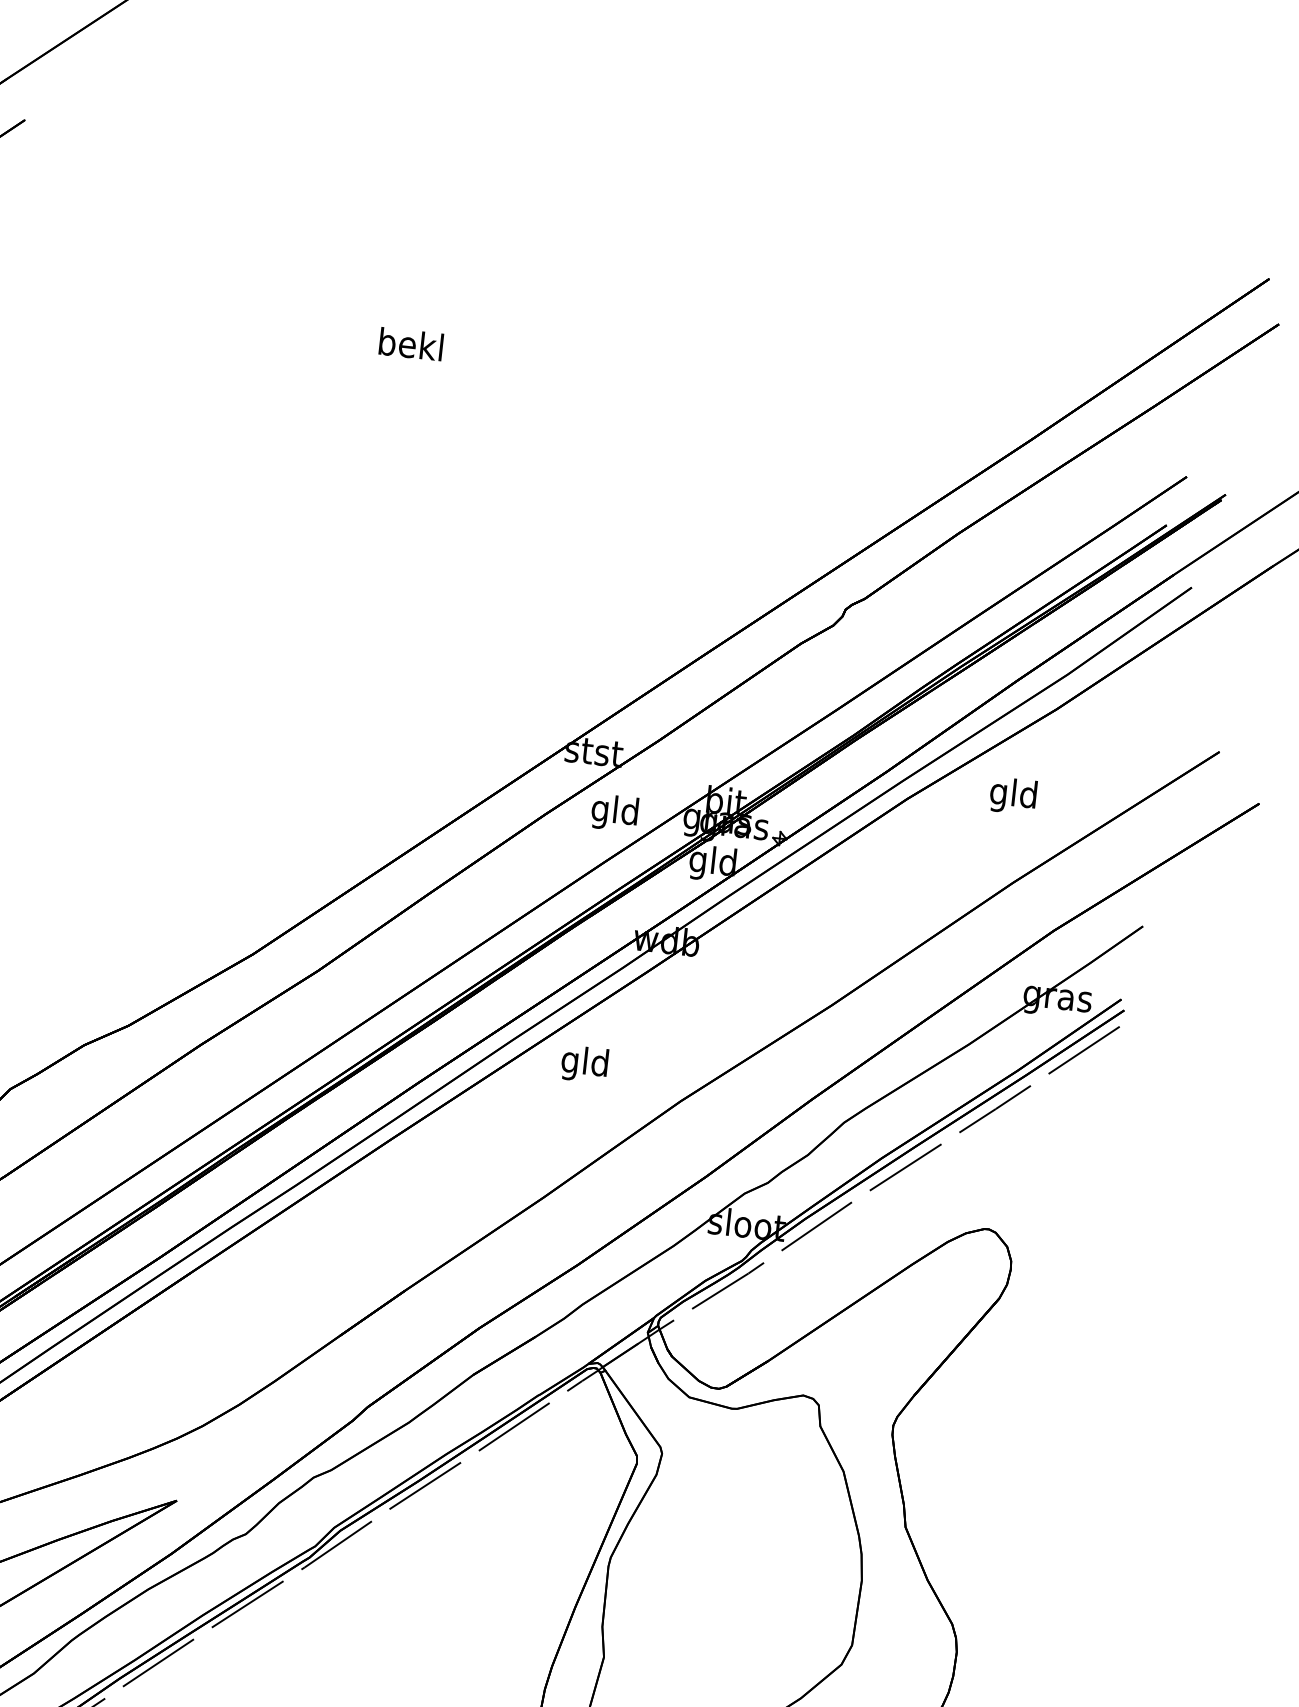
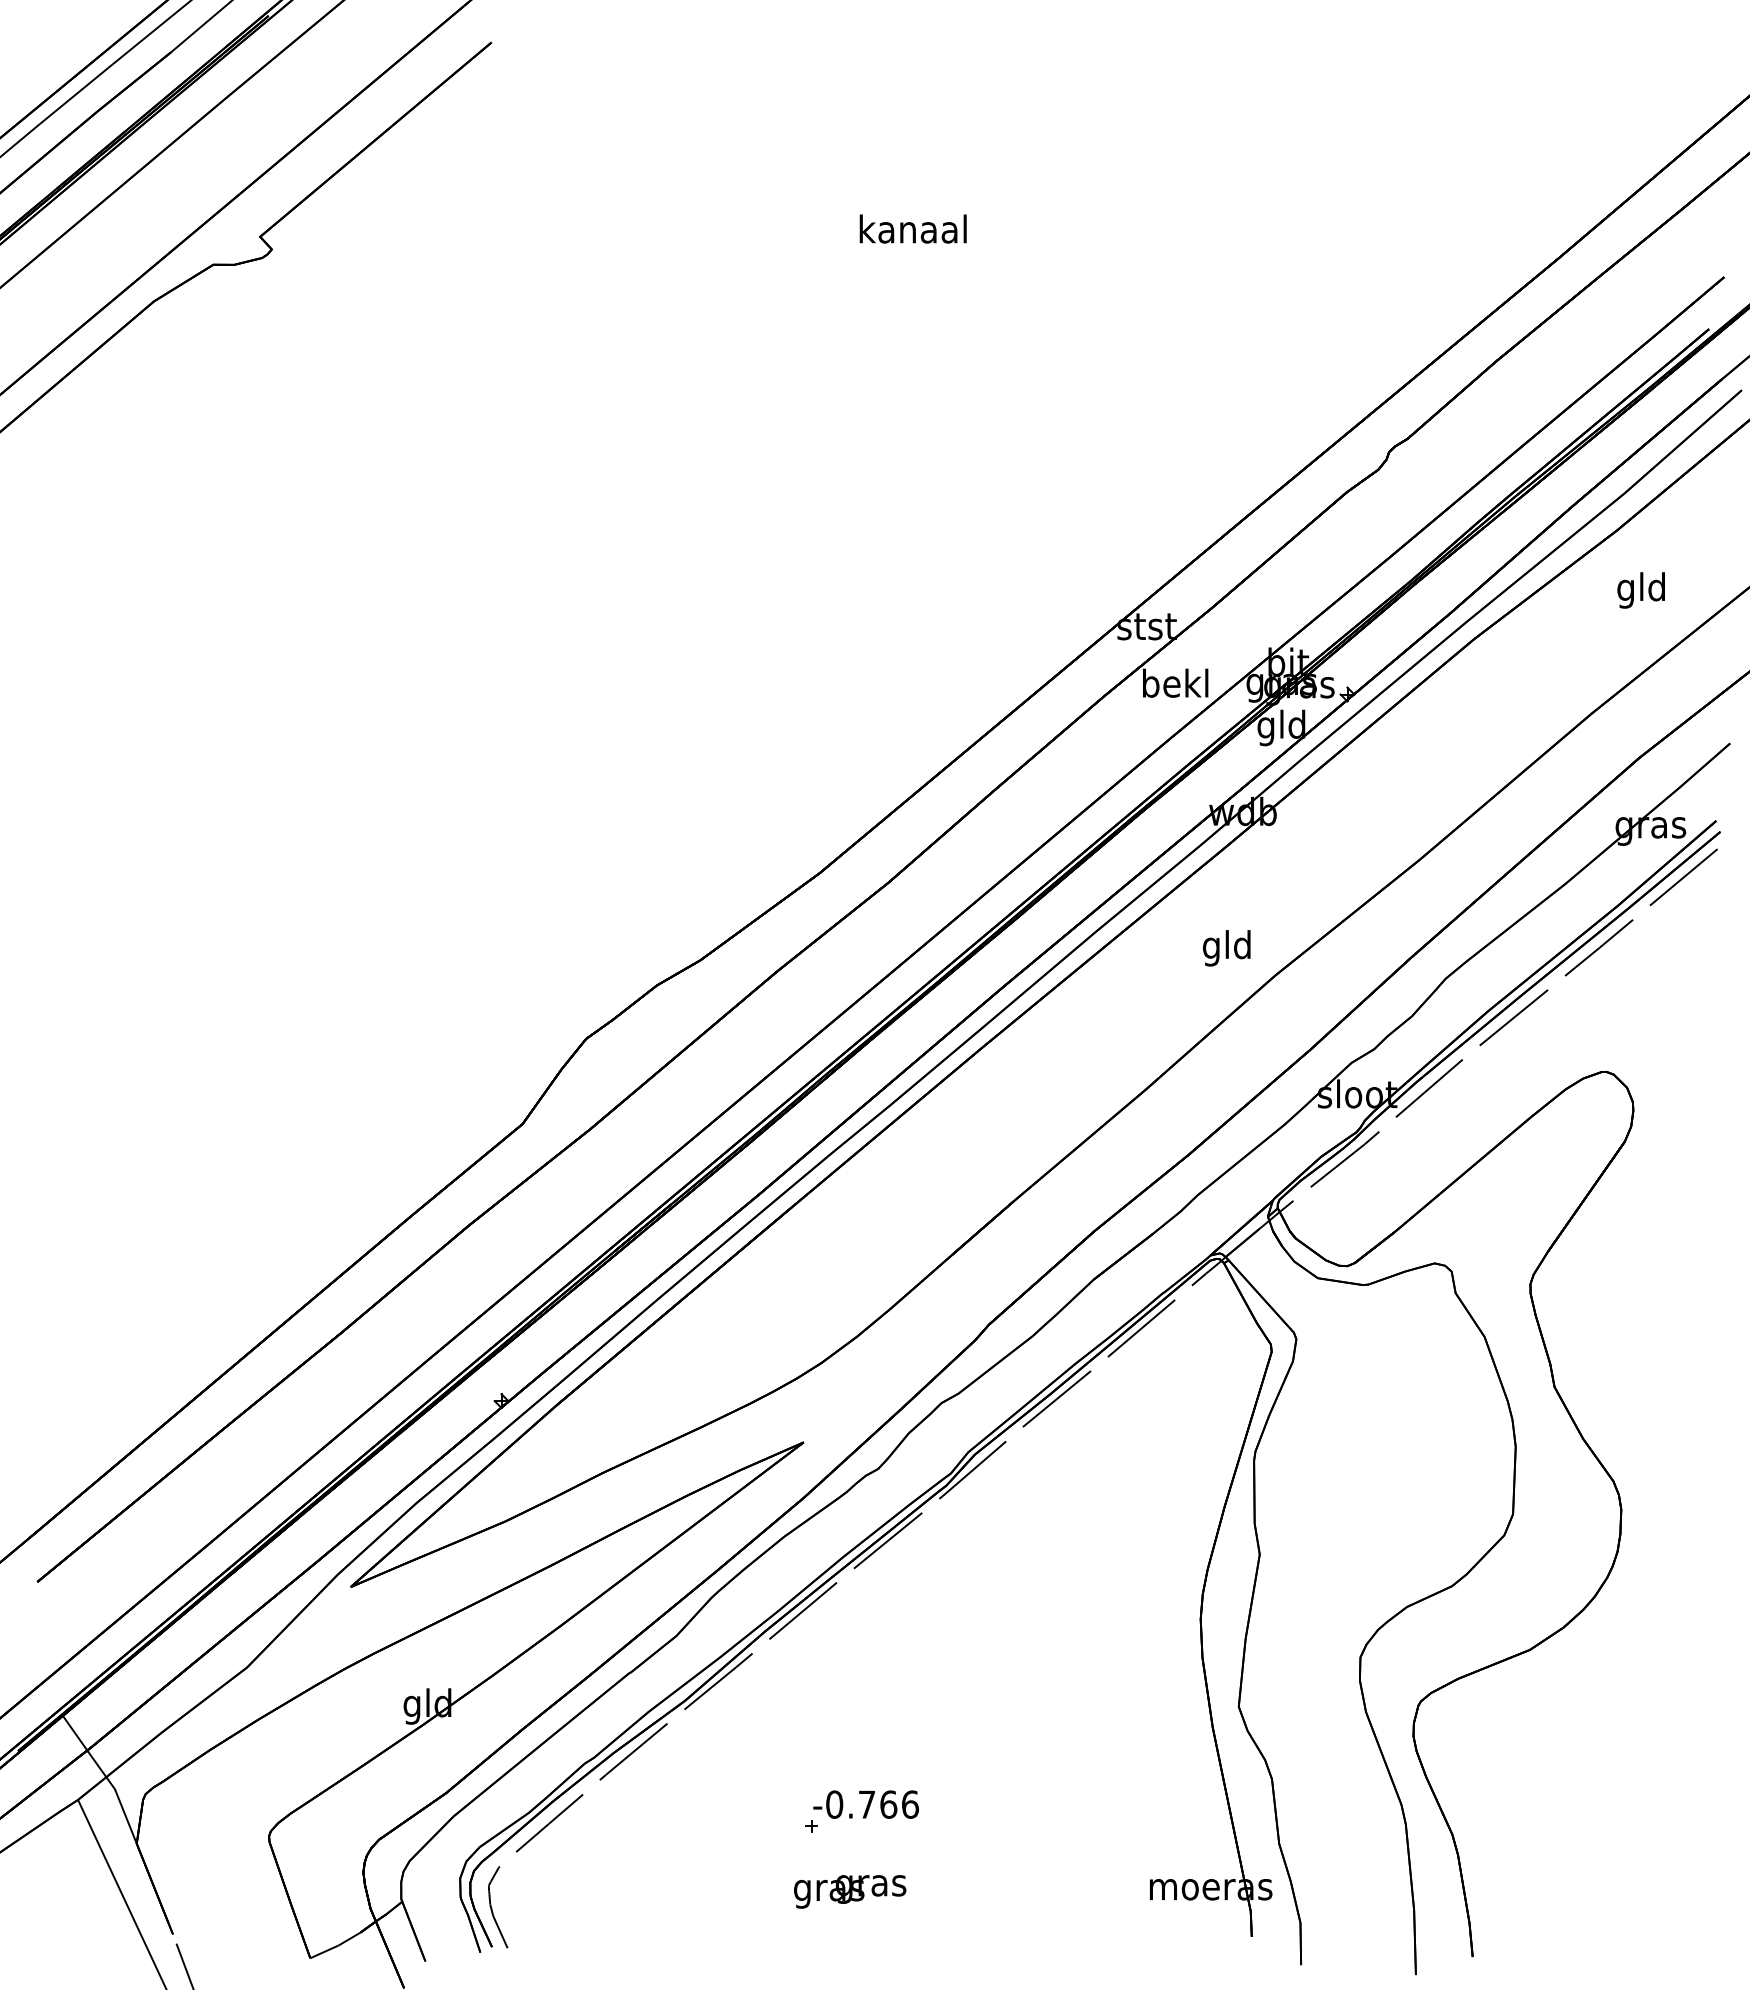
text: (410, 343) -> (912, 228), bekl -> kanaal
text: (1012, 796) -> (1640, 590), moved
text: (615, 812) -> (1175, 686), gld -> bekl
text: (584, 1064) -> (1226, 948), moved

